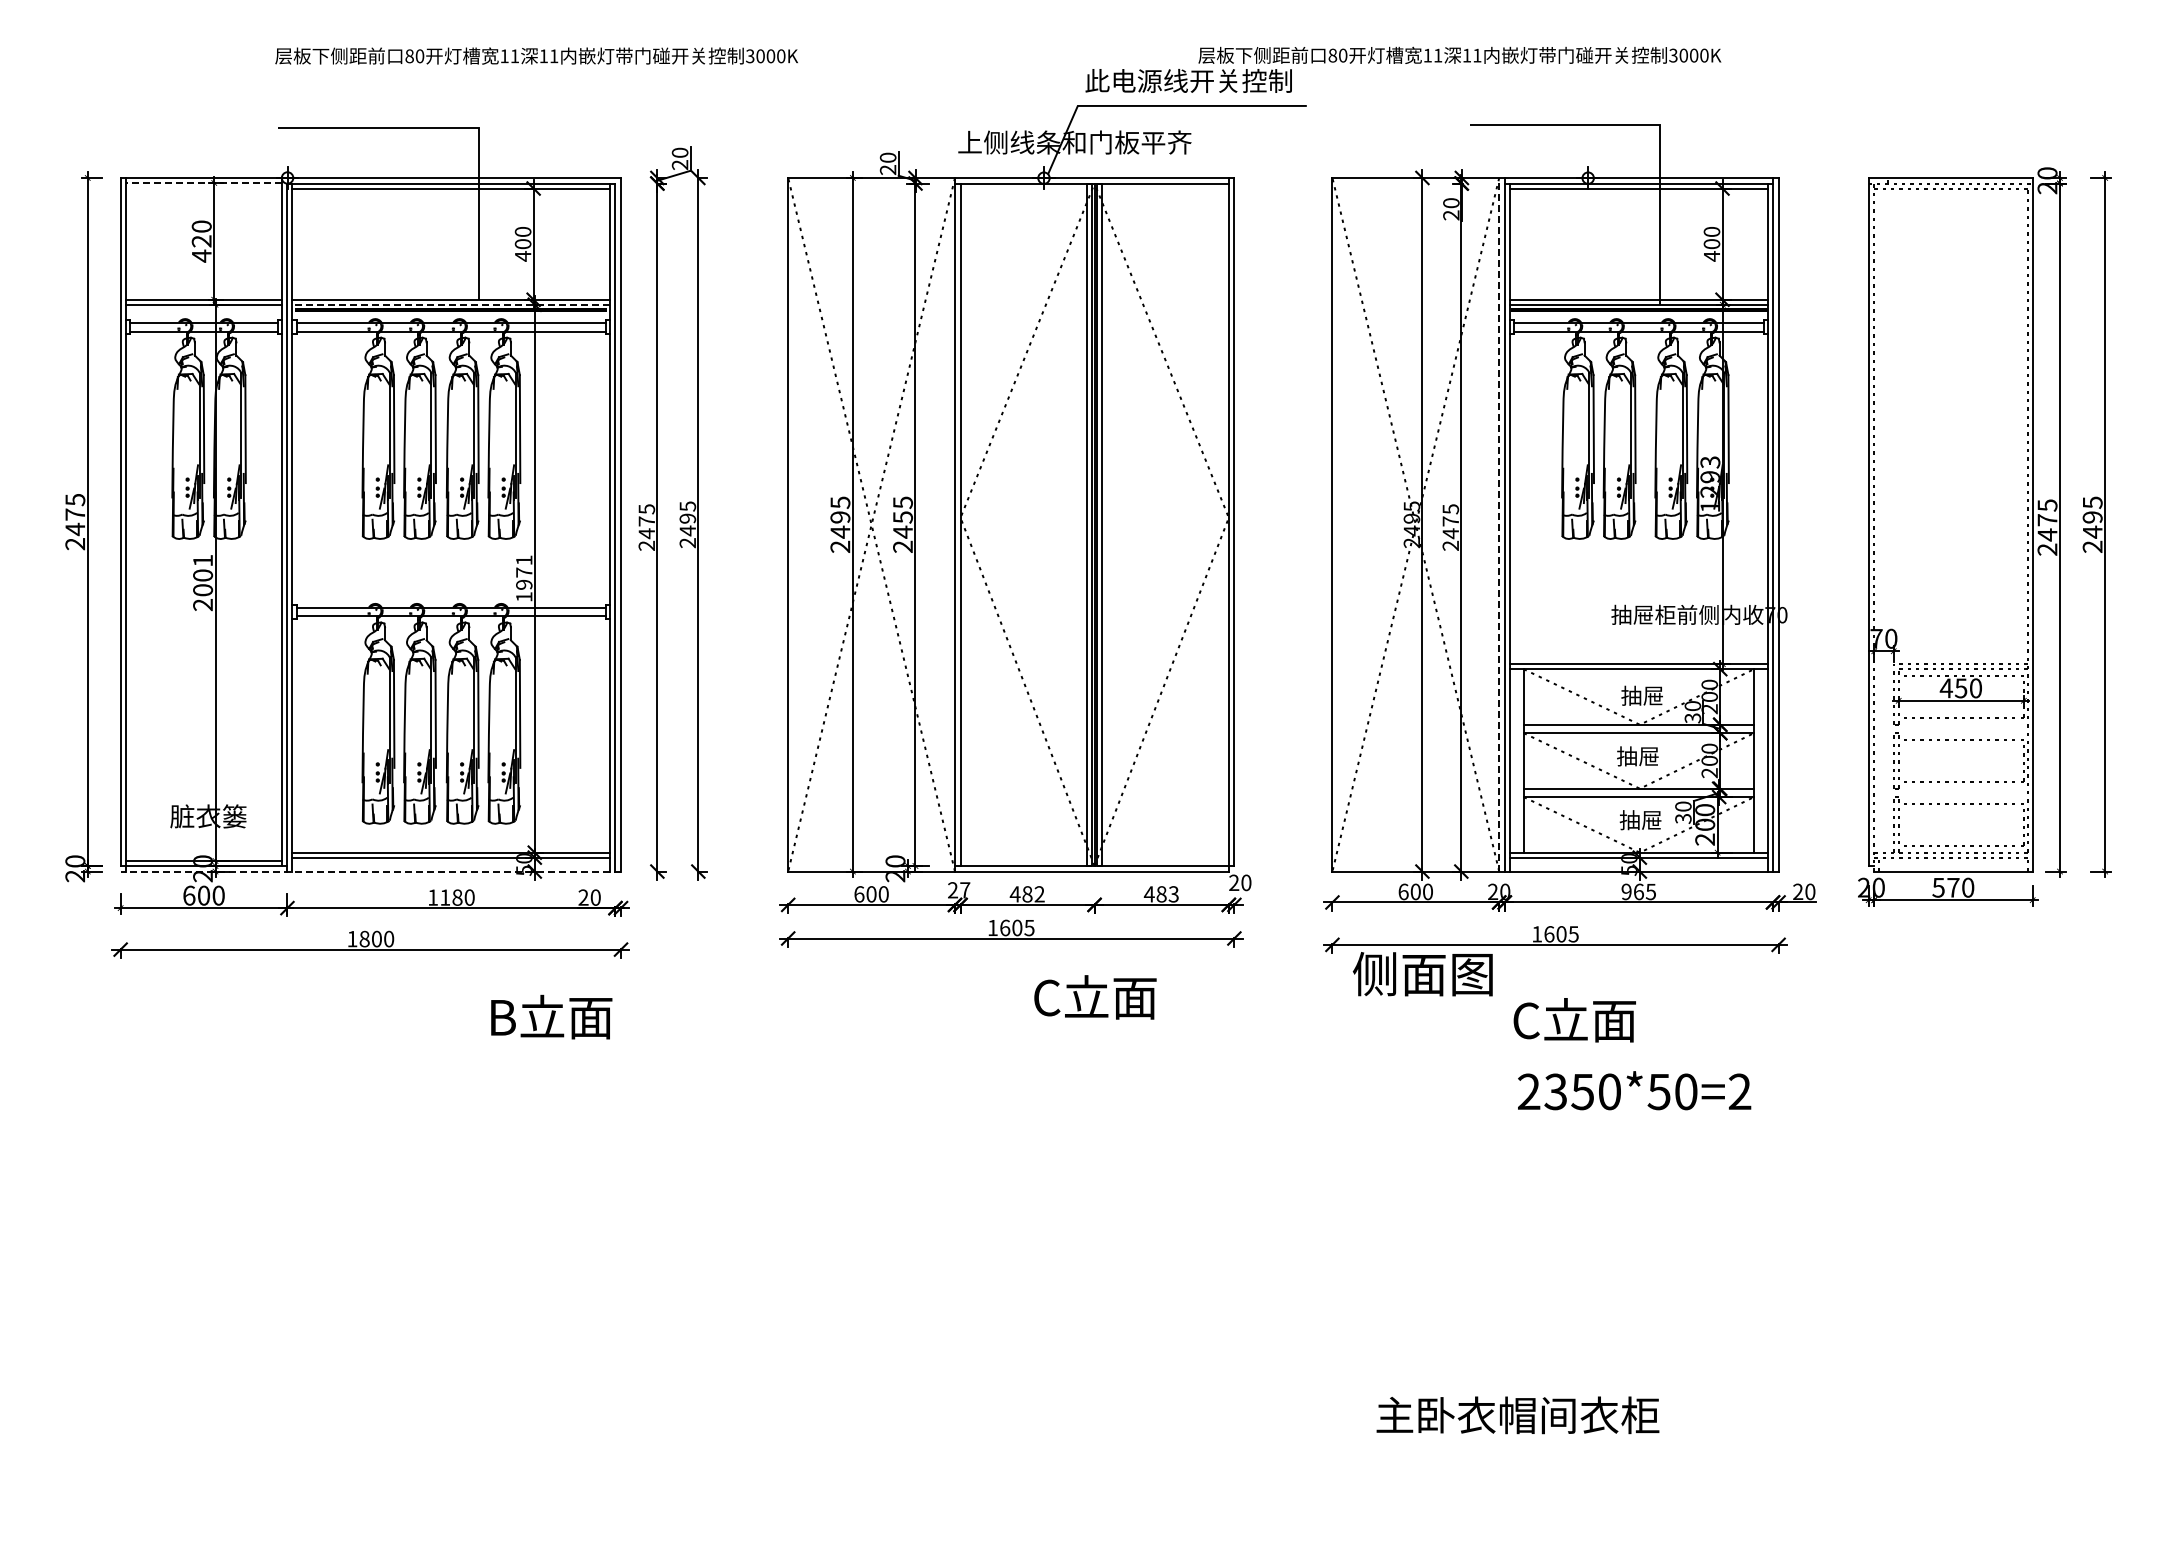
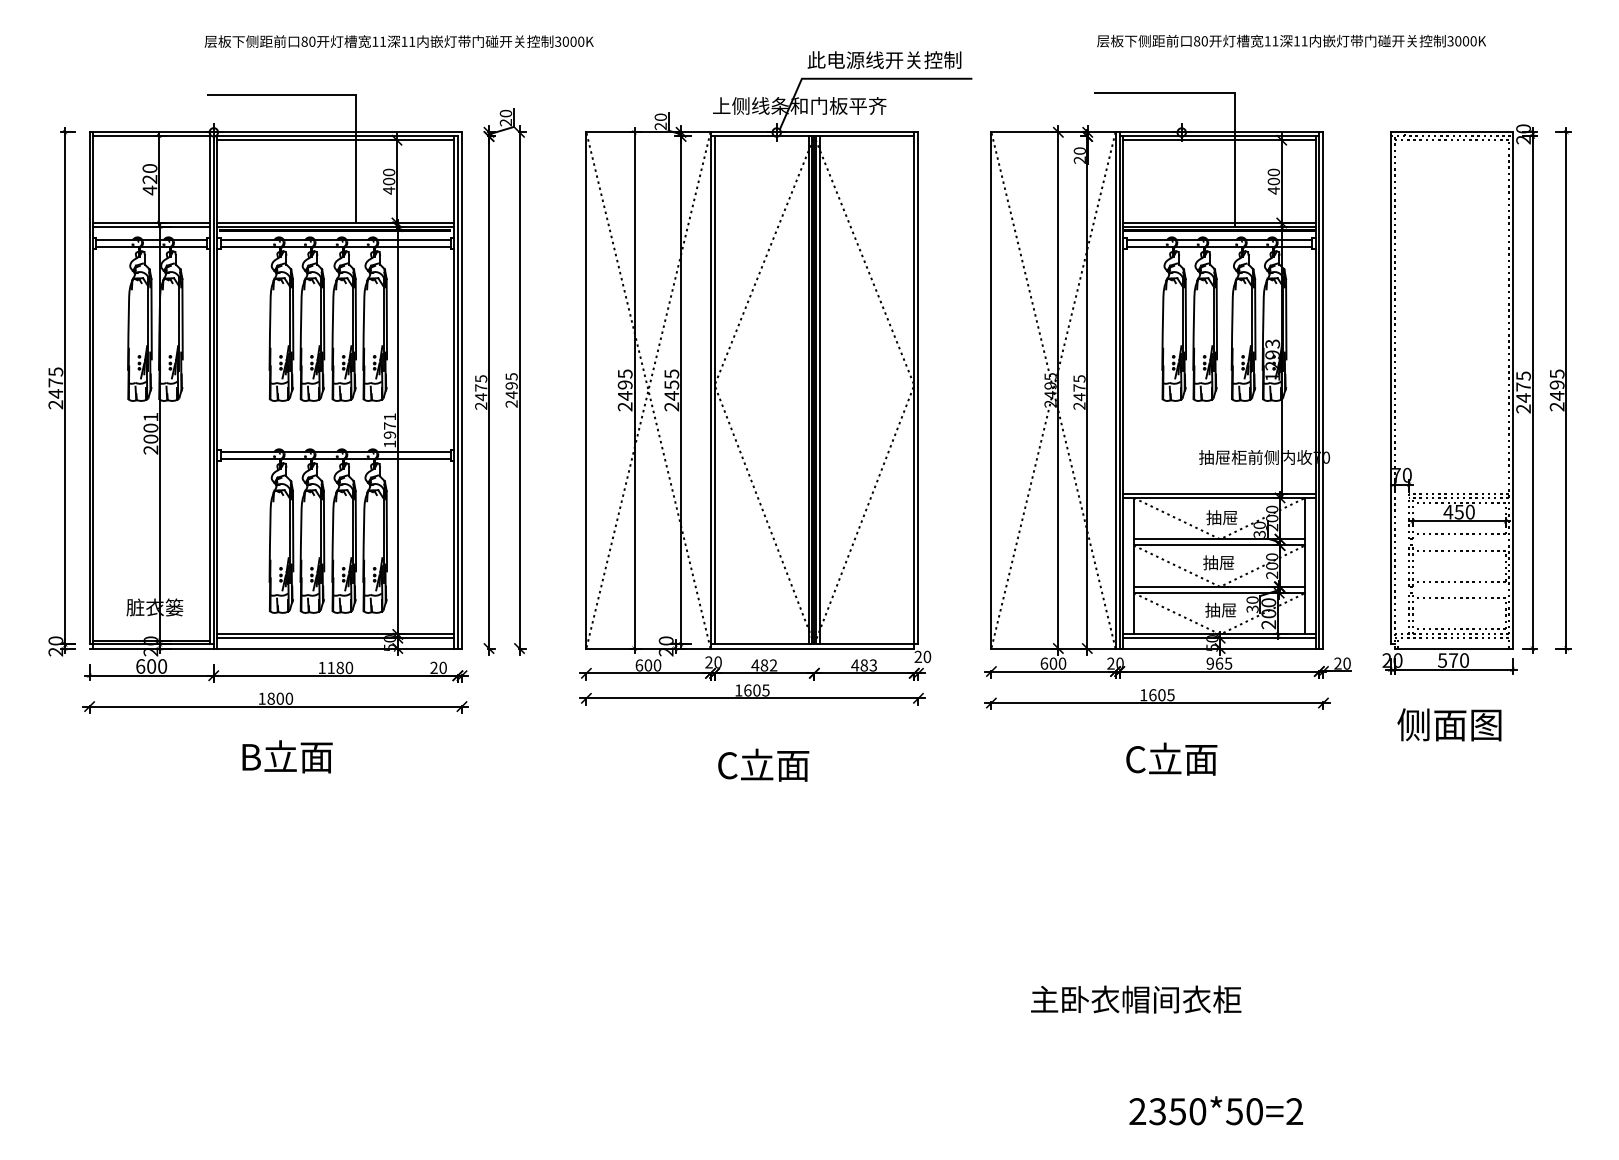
text: (1459, 54) -> (1291, 40), moved
line: (203, 182) -> (151, 135), dashed -> solid
line: (450, 304) -> (335, 226), dashed -> solid
line: (1499, 524) -> (1115, 390), dashed -> solid
line: (370, 871) -> (275, 648), dashed -> solid
text: (965, 890) -> (718, 662), 27 -> 20
text: (1422, 974) -> (1449, 725), moved
text: (1095, 997) -> (763, 765), moved
text: (551, 1016) -> (287, 756), moved
text: (1634, 1090) -> (1216, 1110), moved
text: (1517, 1415) -> (1135, 999), moved

